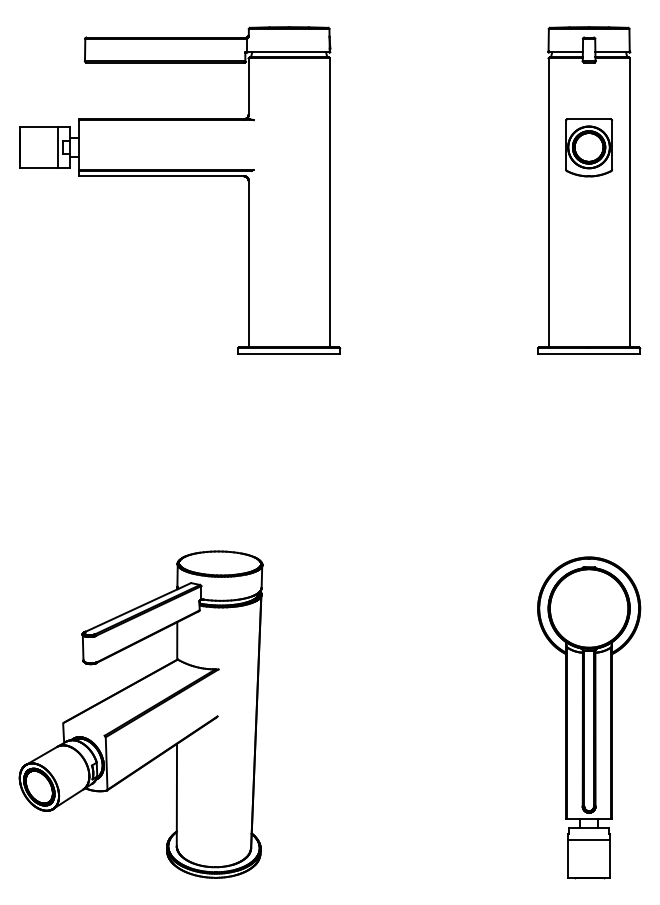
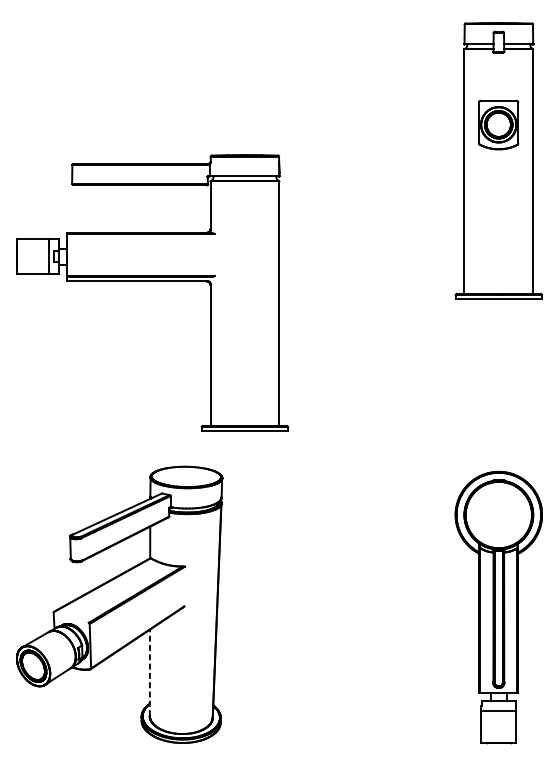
part: (180, 176) -> (152, 281), moved
line: (176, 794) -> (149, 672), solid -> dashed

